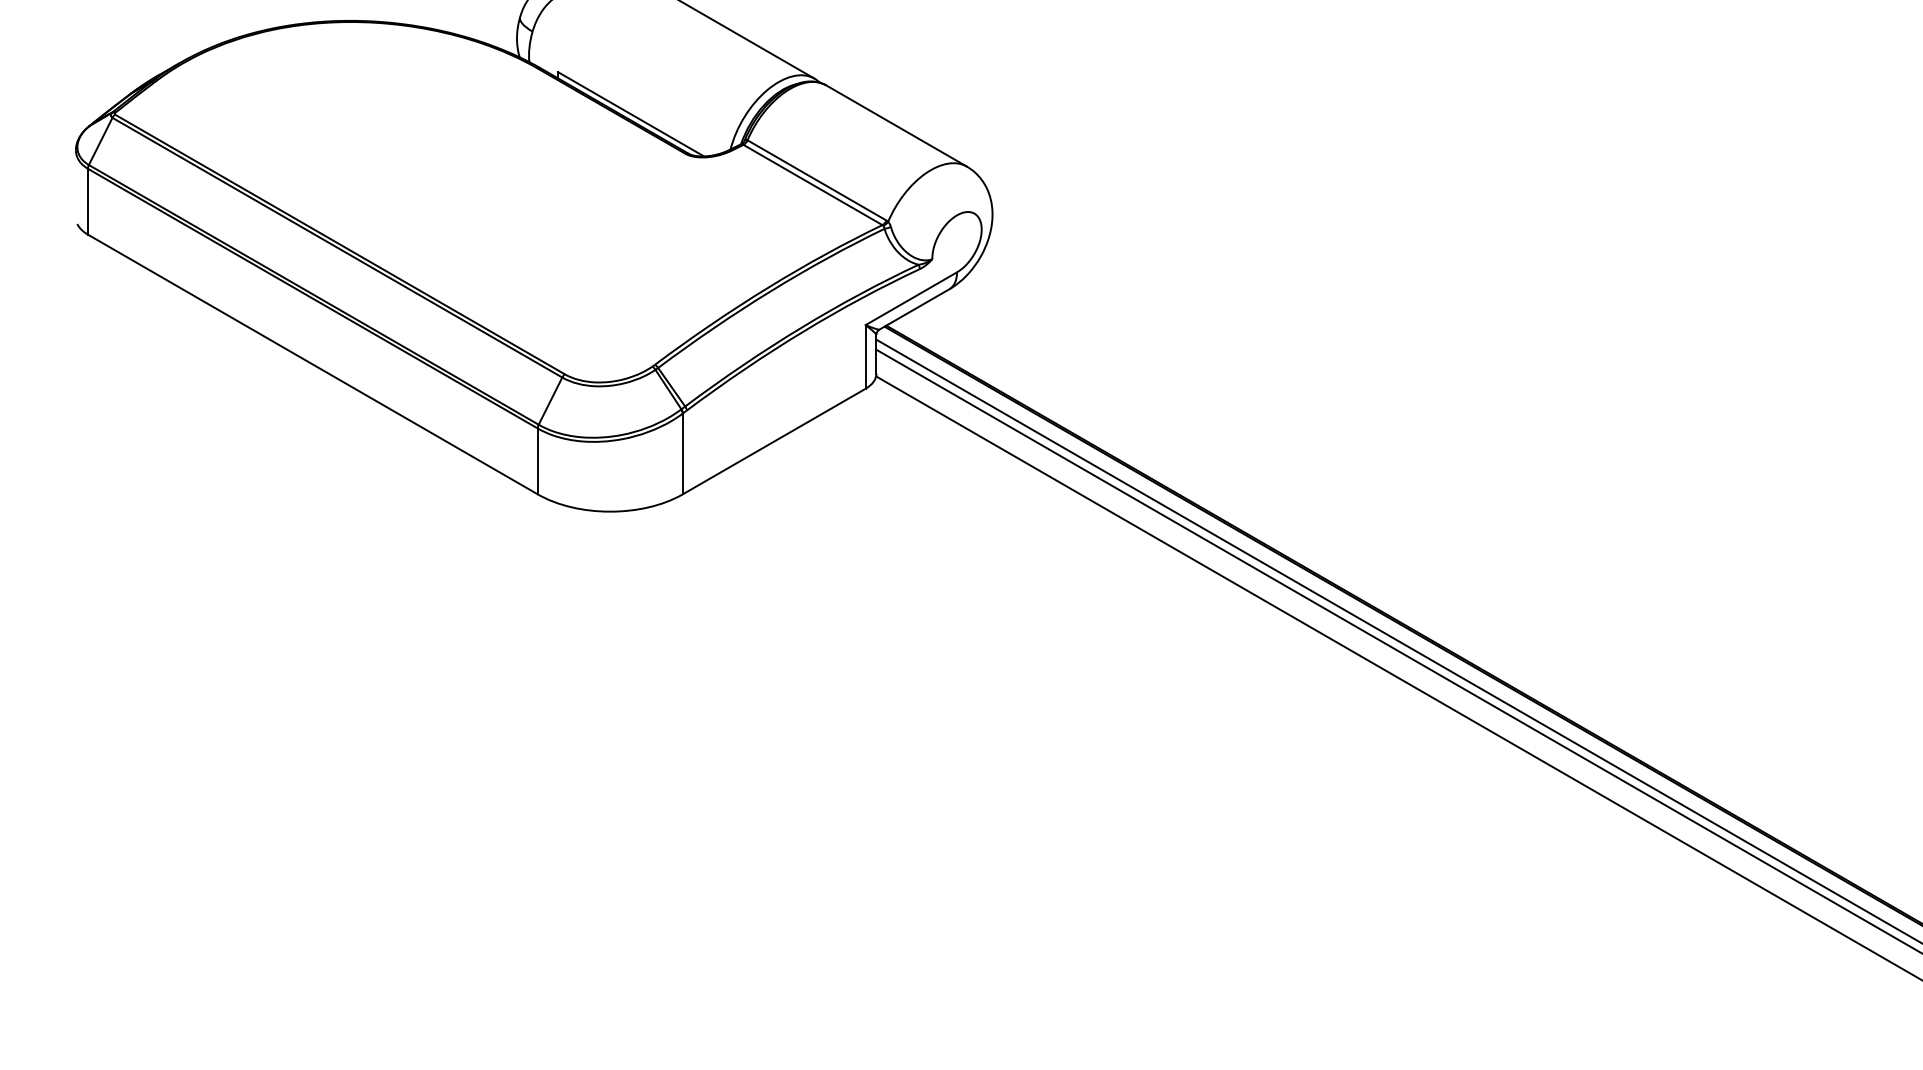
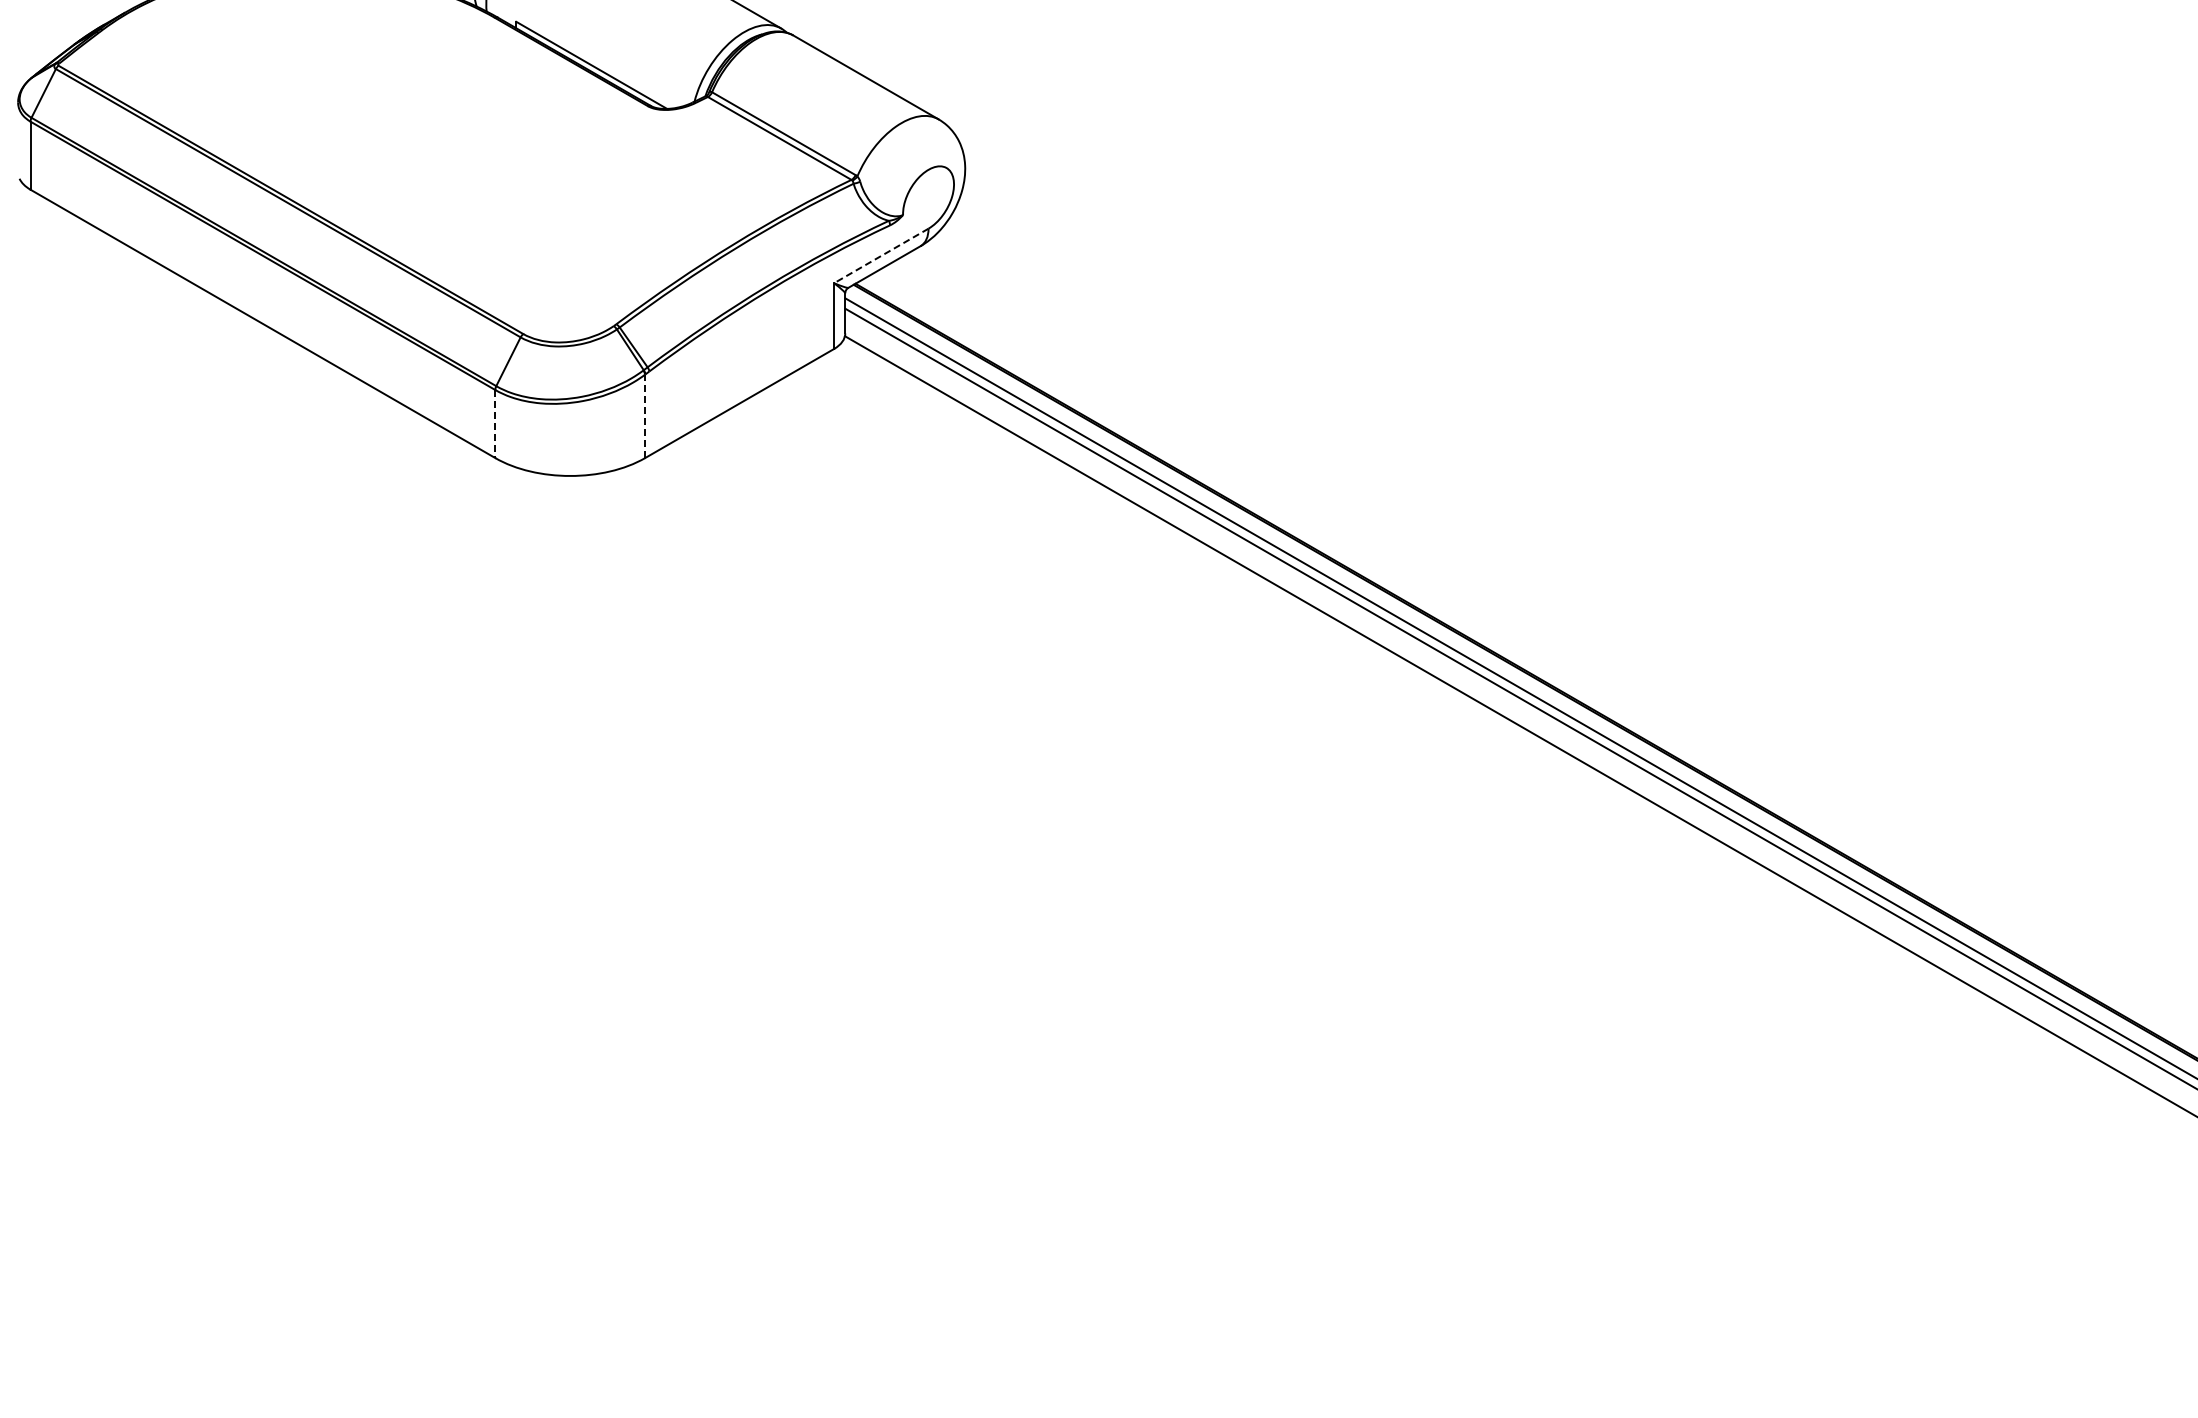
line: (911, 298) -> (881, 255), solid -> dashed
line: (683, 454) -> (645, 416), solid -> dashed
line: (537, 461) -> (495, 424), solid -> dashed

